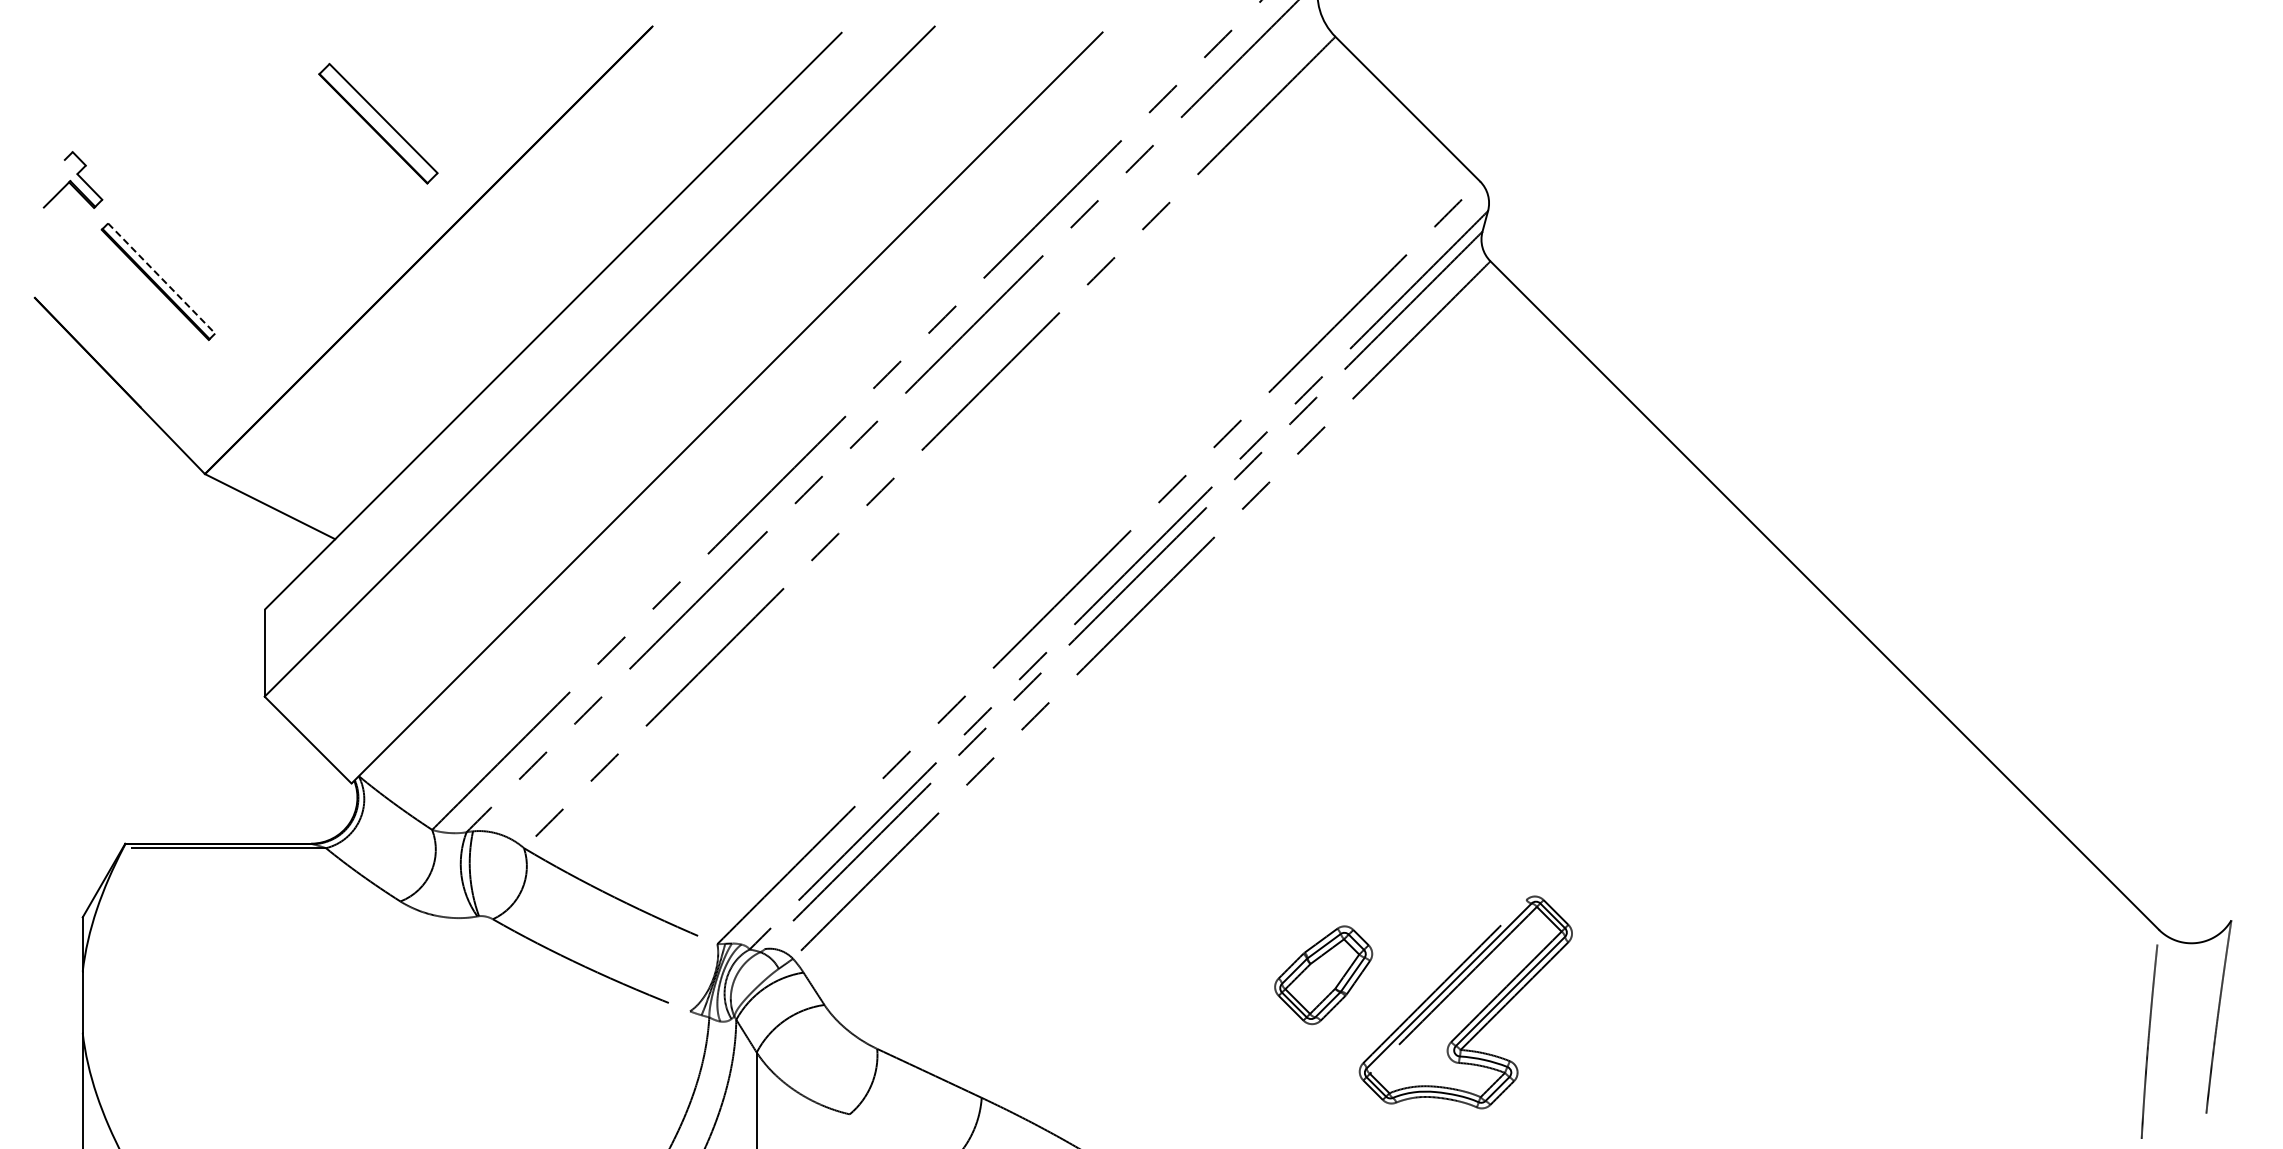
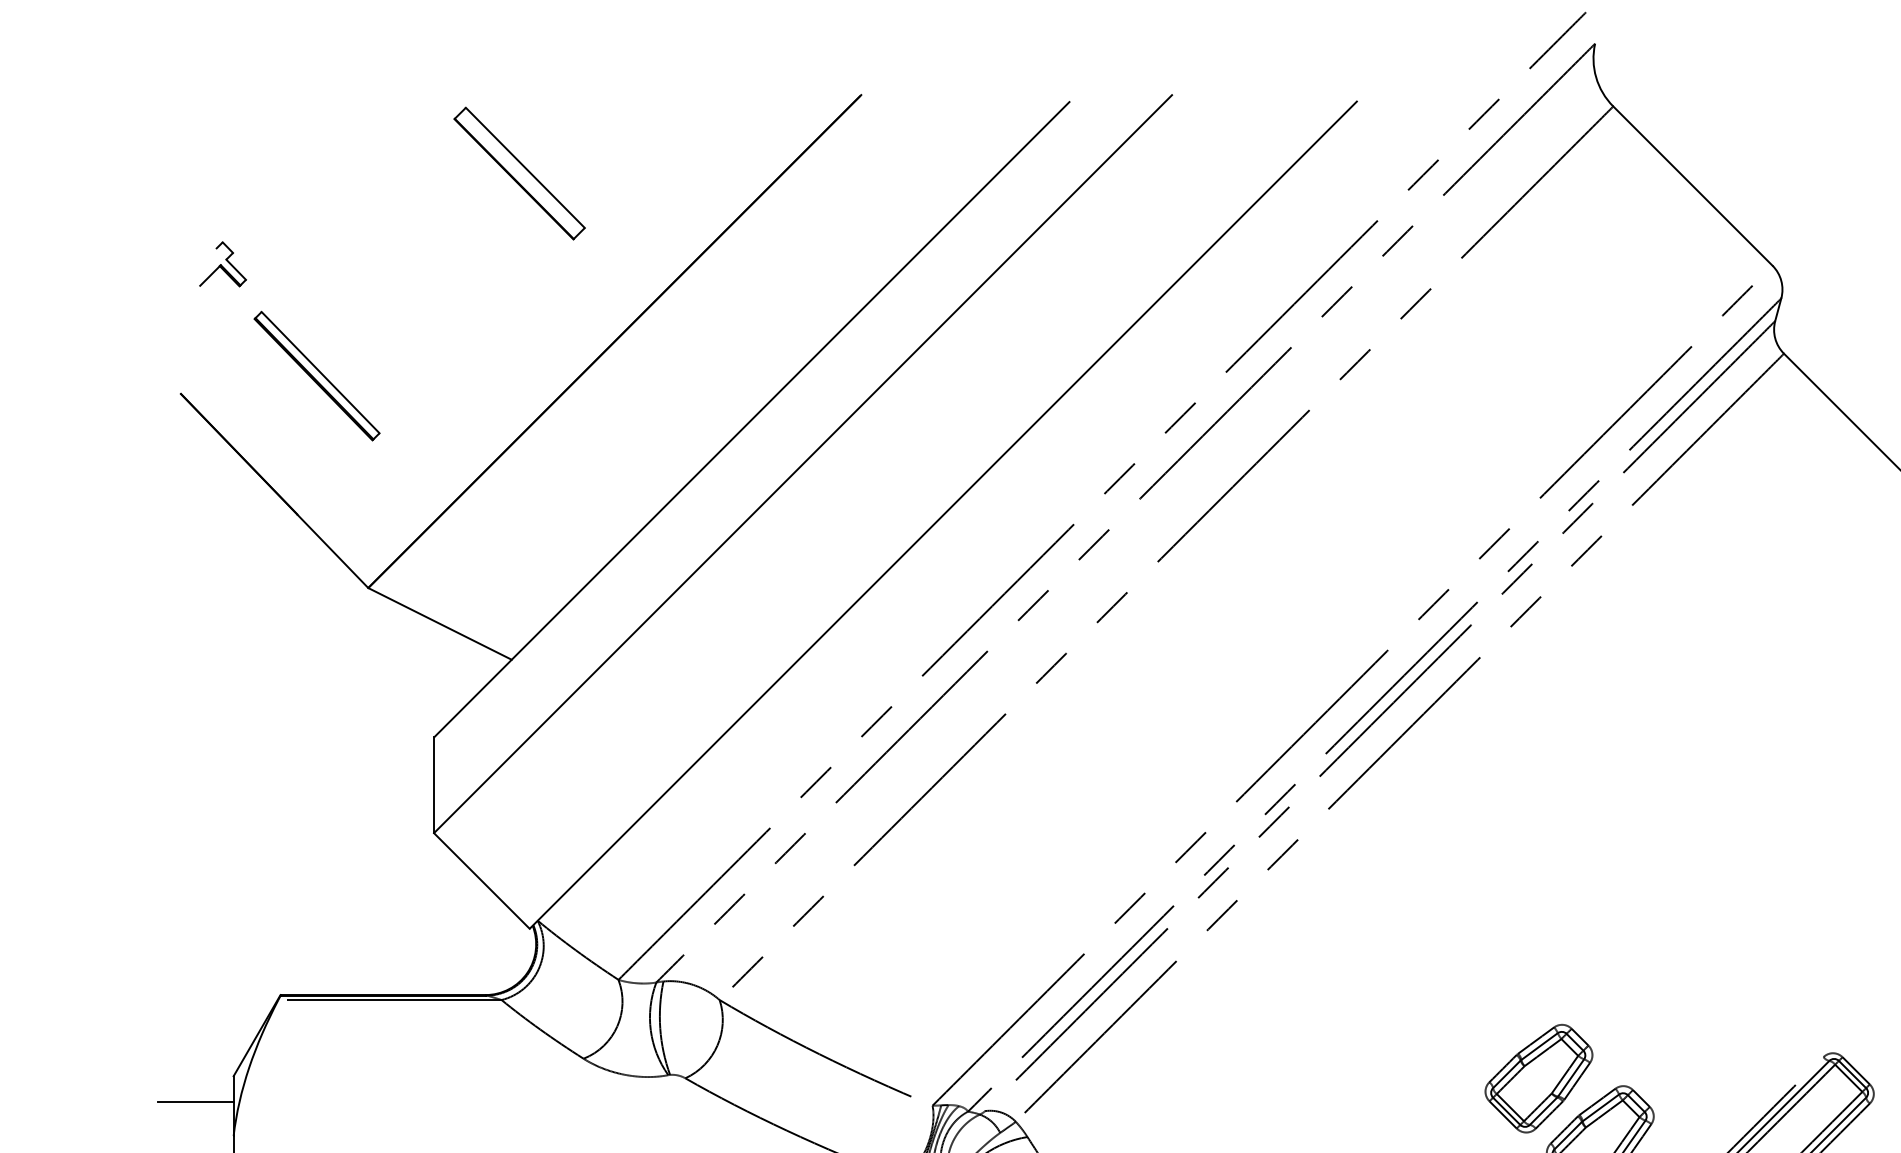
part: (378, 123) -> (519, 173), moved
part: (72, 180) -> (222, 264), size x0.71
line: (161, 278) -> (320, 372), dashed -> solid
part: (1267, 919) -> (1538, 1078), added
line: (47, 940) -> (194, 1101), added

